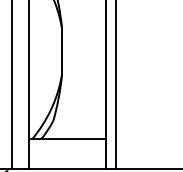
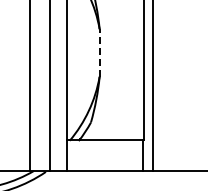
line: (61, 51) -> (99, 52), solid -> dashed

